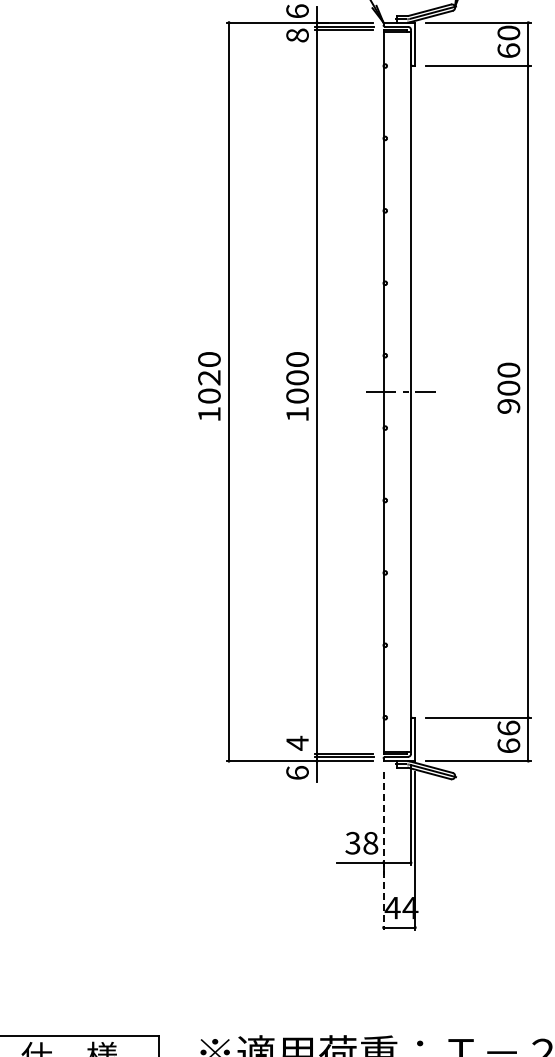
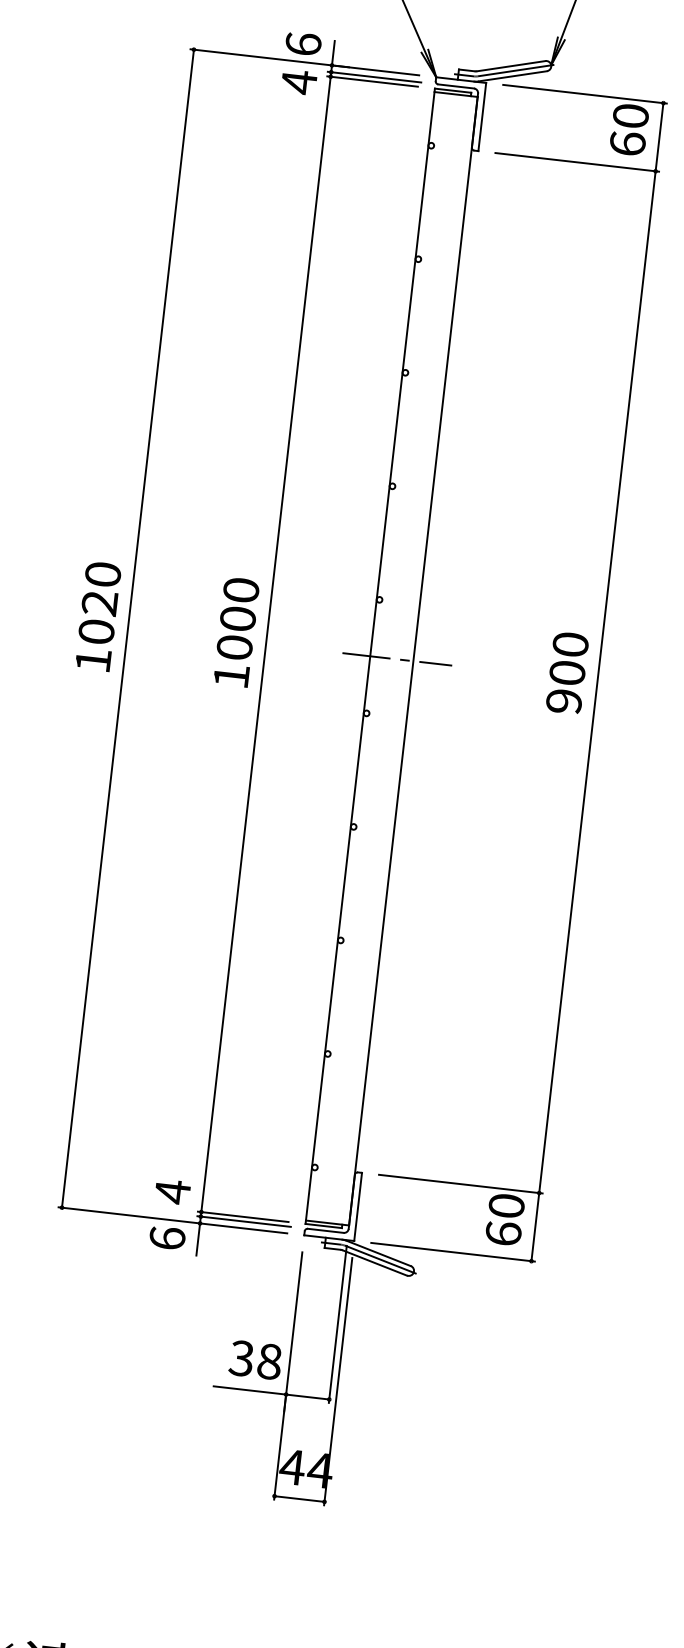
text: (297, 35) -> (299, 82), 8 -> 4
text: (508, 727) -> (506, 1204), 66 -> 60
line: (383, 850) -> (288, 1375), dashed -> solid

